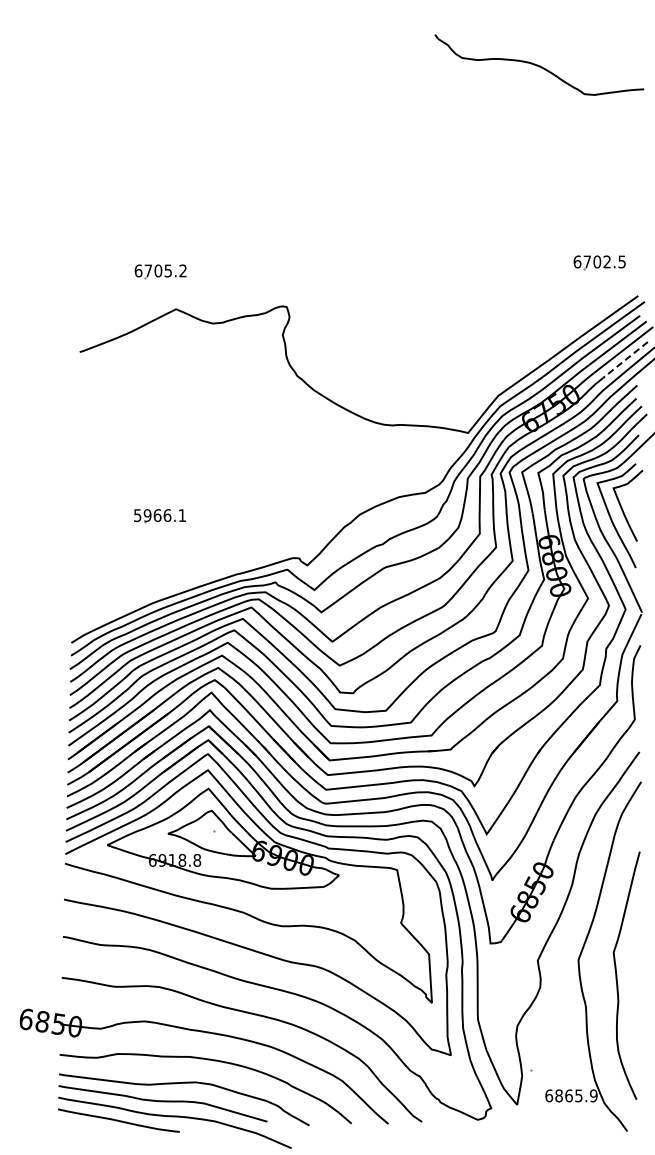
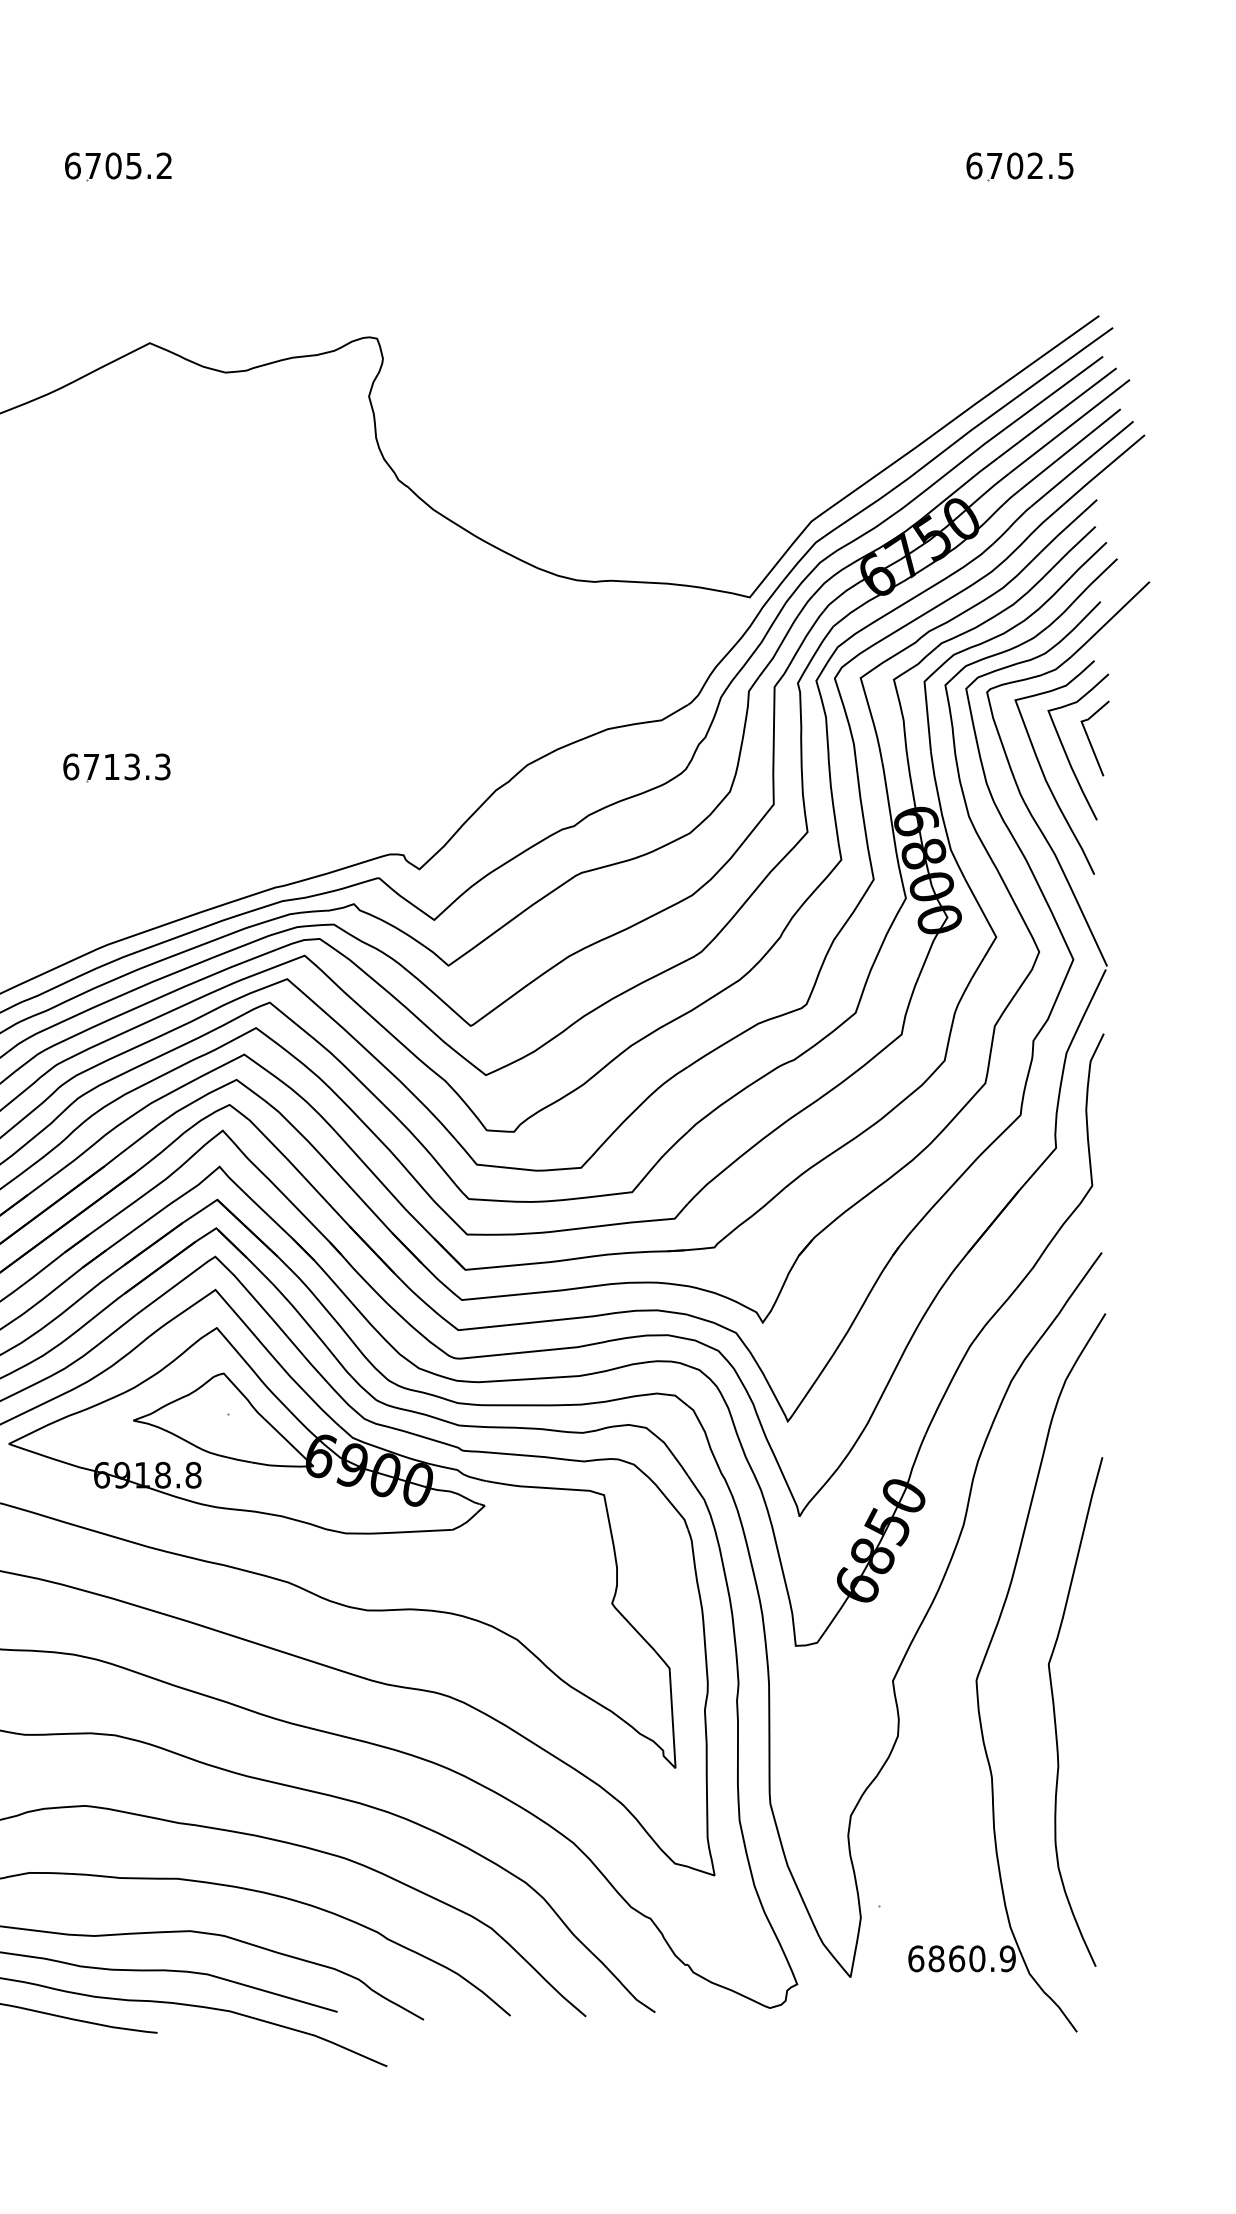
part: (599, 262) -> (1019, 167), moved
part: (160, 271) -> (117, 167), moved
line: (623, 361) -> (1068, 450), dashed -> solid
line: (634, 502) -> (1091, 740), added
text: (160, 515) -> (117, 766), 5966.1 -> 6713.3
text: (578, 1095) -> (976, 1958), 6865.9 -> 6860.9

